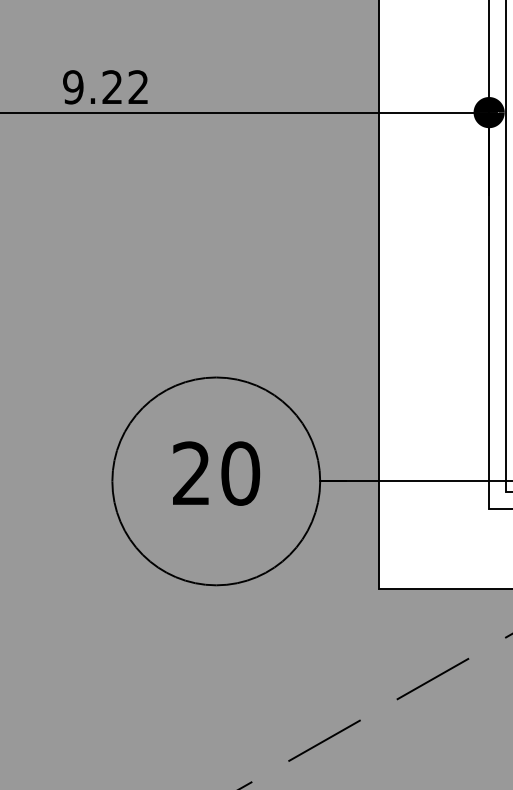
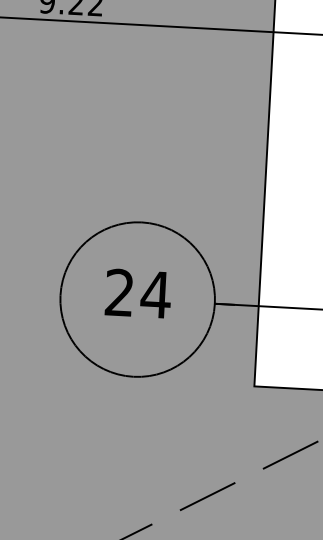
text: (240, 473) -> (155, 294), 20 -> 24

